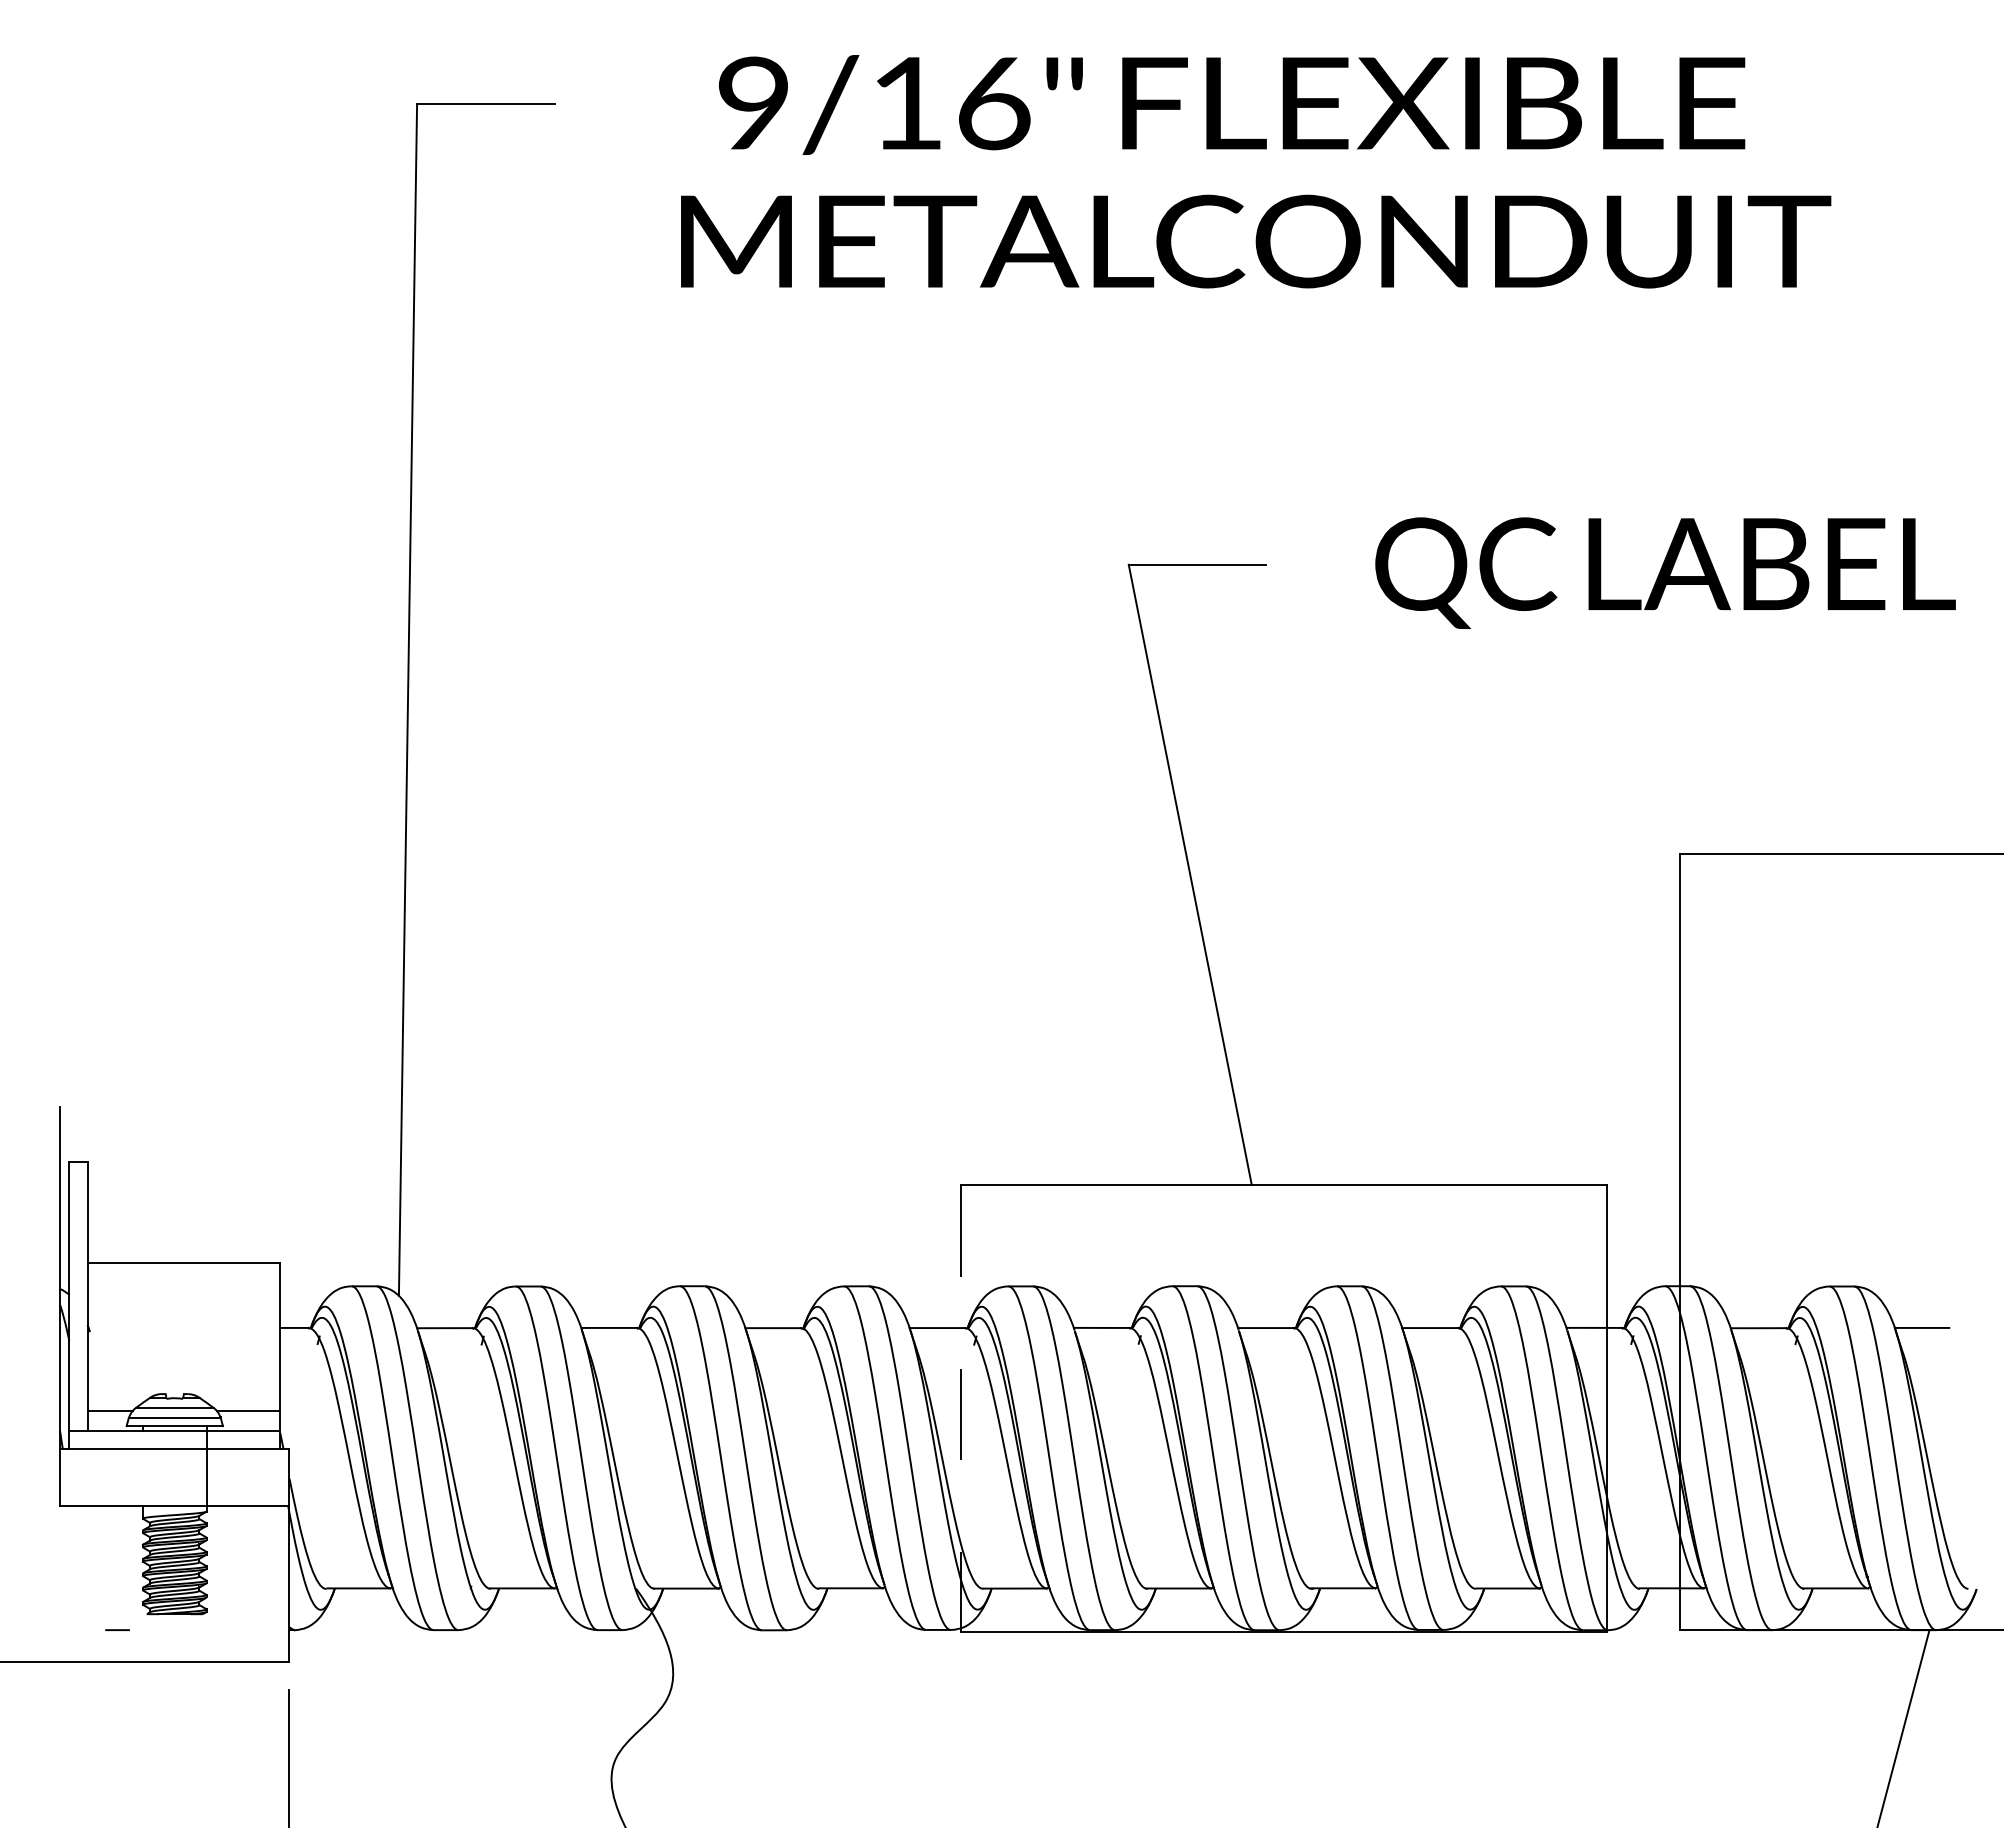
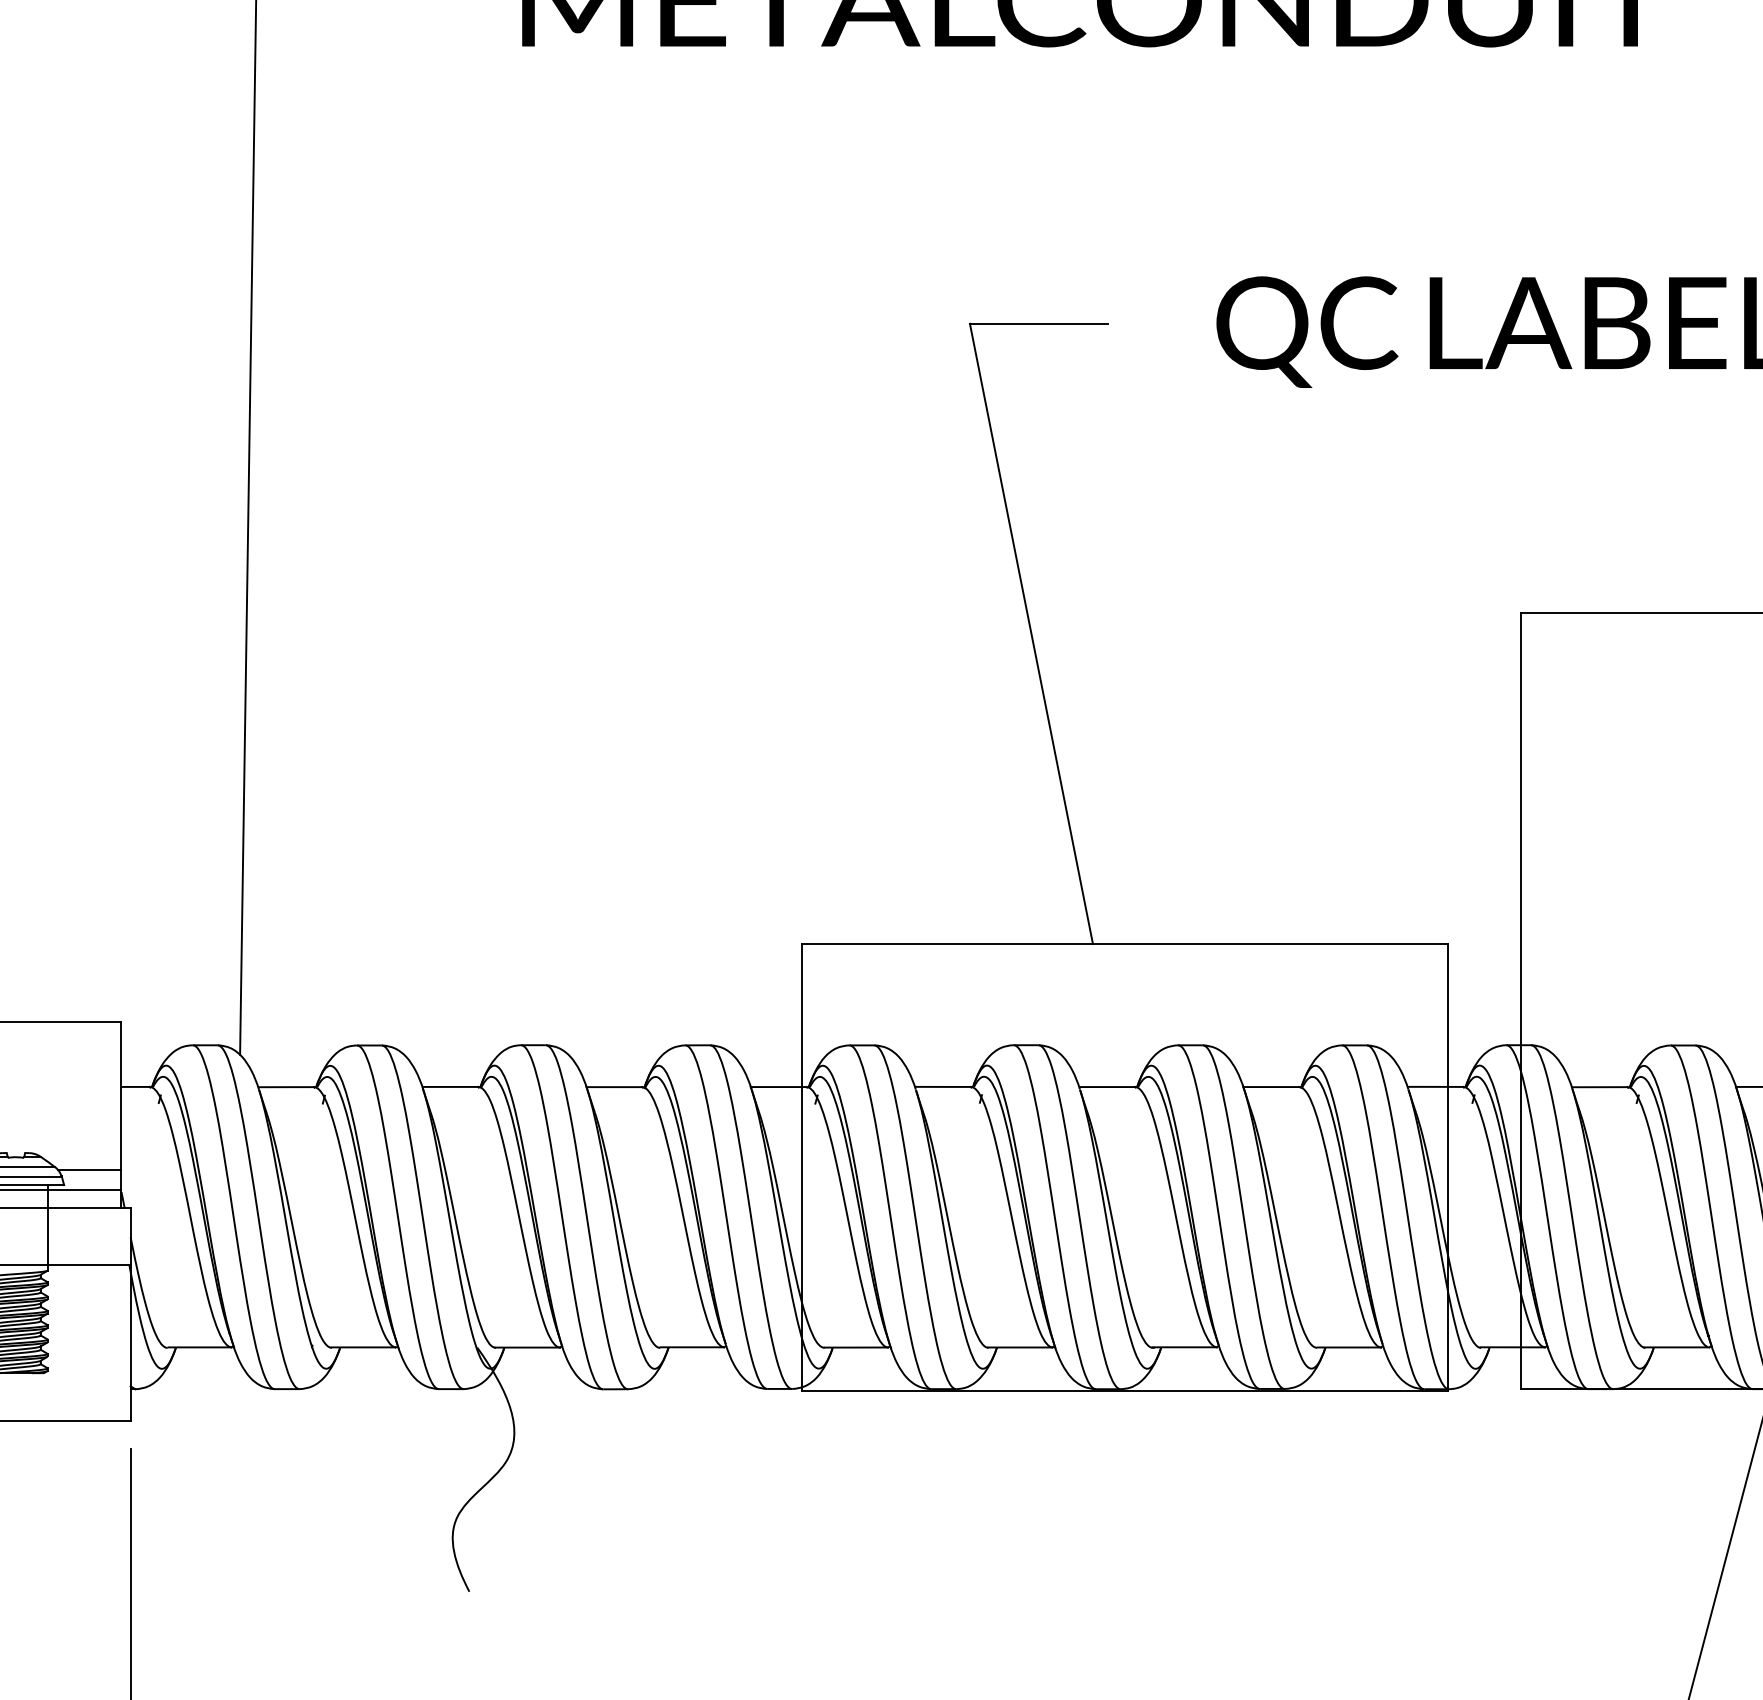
line: (961, 1408) -> (802, 1167), dashed -> solid

